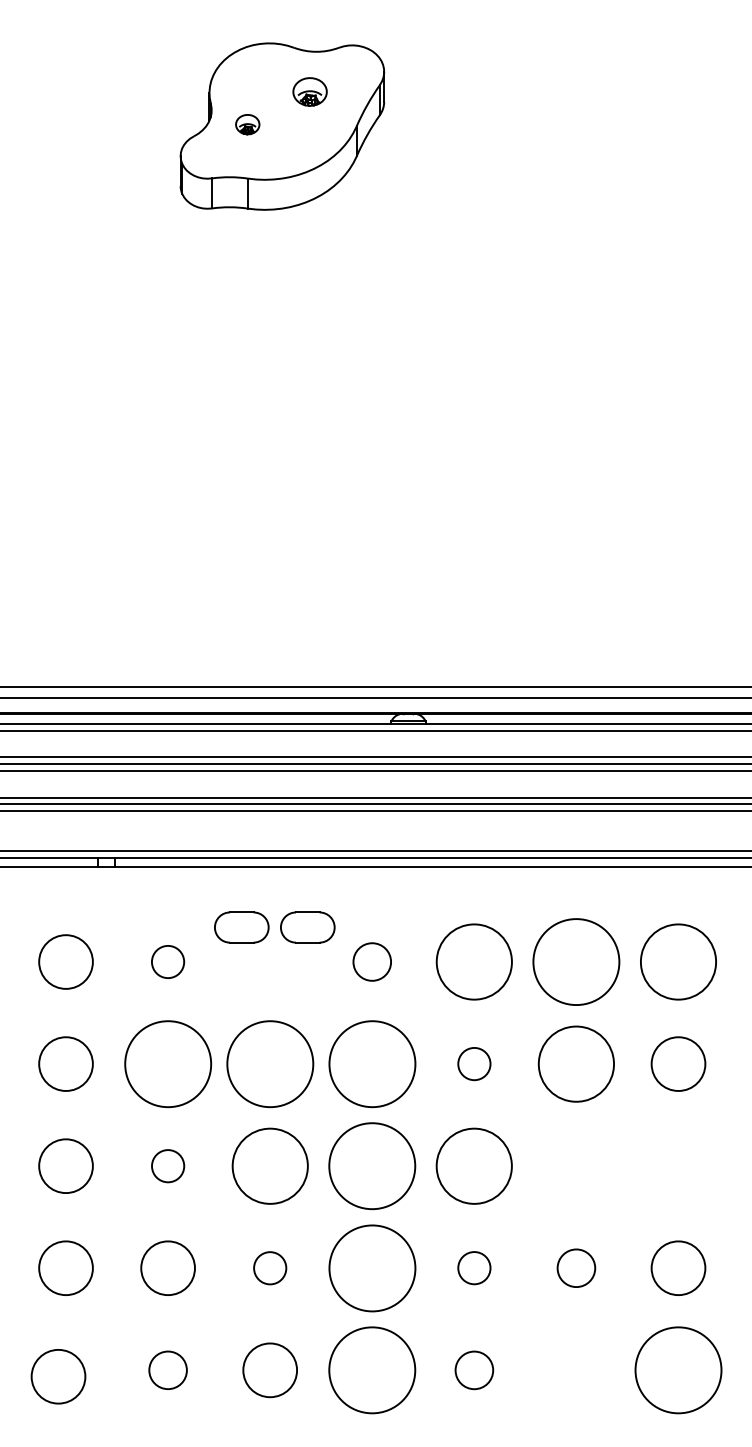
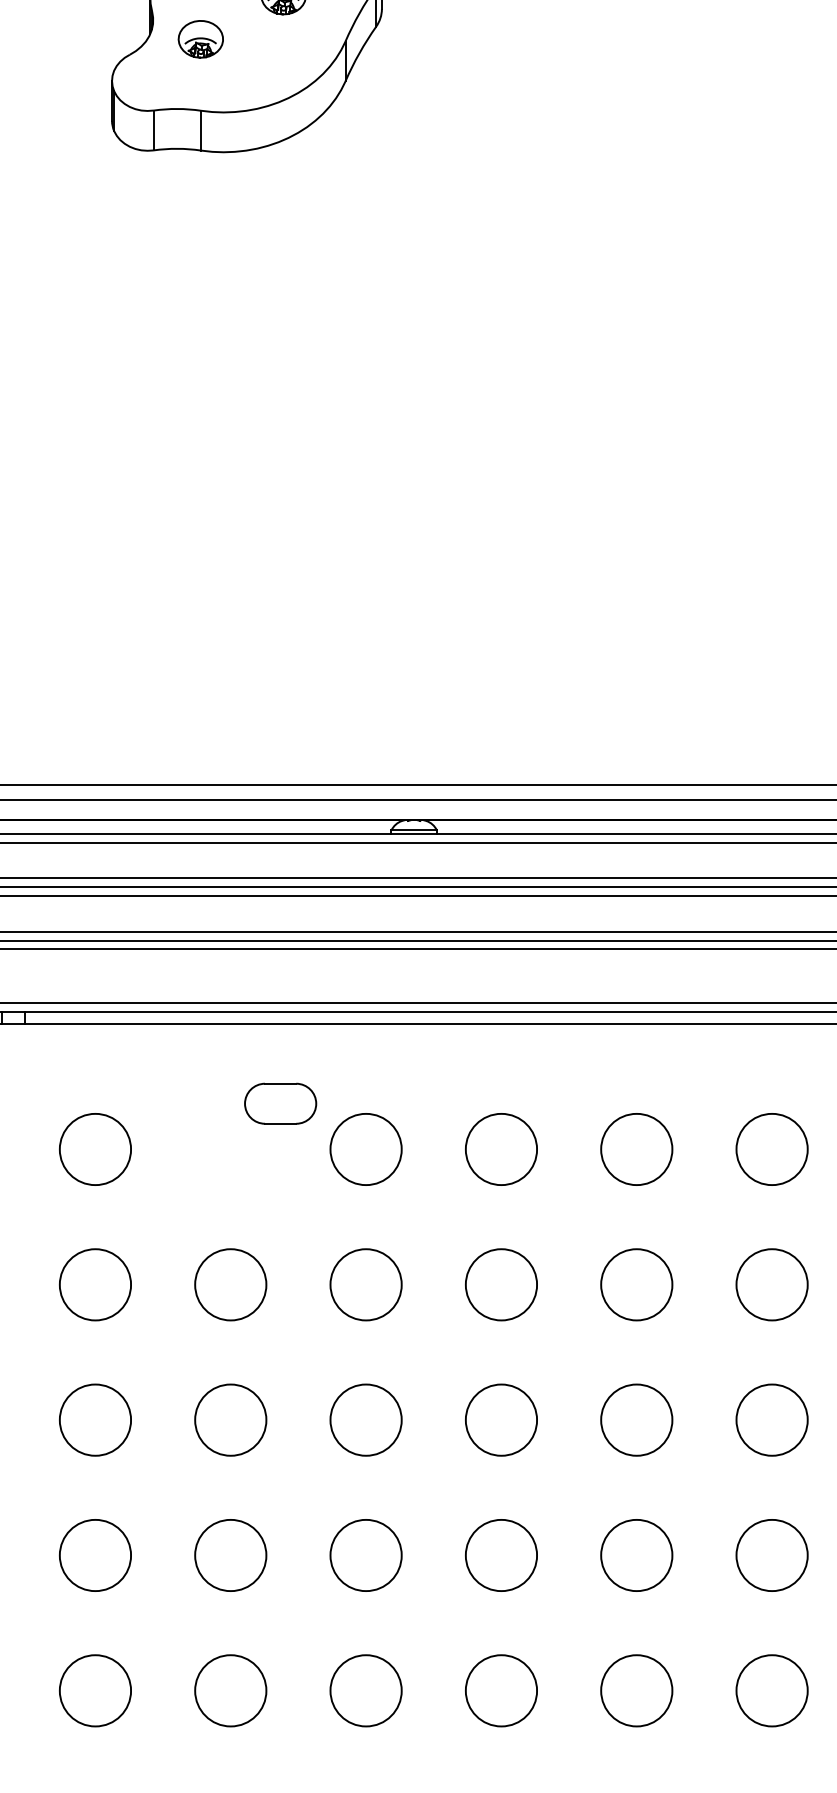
part: (247, 124) -> (200, 39), size x1.43
part: (241, 927) -> (192, 1103), removed
circle: (167, 961) -> (94, 1148), size x1.67
circle: (372, 961) -> (366, 1148), size x1.43
circle: (474, 961) -> (501, 1148), size x0.71
circle: (576, 961) -> (636, 1148), size x0.62
circle: (678, 961) -> (772, 1148), size x0.71
circle: (167, 1063) -> (94, 1284), size x0.62
circle: (269, 1063) -> (229, 1284), size x0.62
circle: (371, 1063) -> (365, 1284), size x0.62
circle: (474, 1063) -> (501, 1284), size x1.67
circle: (576, 1063) -> (636, 1284), size x0.71
circle: (269, 1165) -> (229, 1419), size x0.71
circle: (474, 1165) -> (501, 1419), size x0.71
circle: (576, 1165) -> (636, 1419), added
circle: (678, 1165) -> (772, 1419), added
circle: (167, 1166) -> (94, 1420), size x1.67
circle: (372, 1166) -> (366, 1420), size x0.62
circle: (371, 1267) -> (365, 1554), size x0.62
circle: (474, 1267) -> (501, 1554), size x1.67
circle: (270, 1268) -> (231, 1555), size x1.67
circle: (576, 1268) -> (636, 1555), size x1.43
circle: (167, 1370) -> (94, 1691), size x1.43
circle: (372, 1370) -> (366, 1691), size x0.62
circle: (474, 1370) -> (501, 1691), size x1.43
circle: (576, 1370) -> (636, 1691), added
circle: (678, 1370) -> (772, 1691), size x0.62

